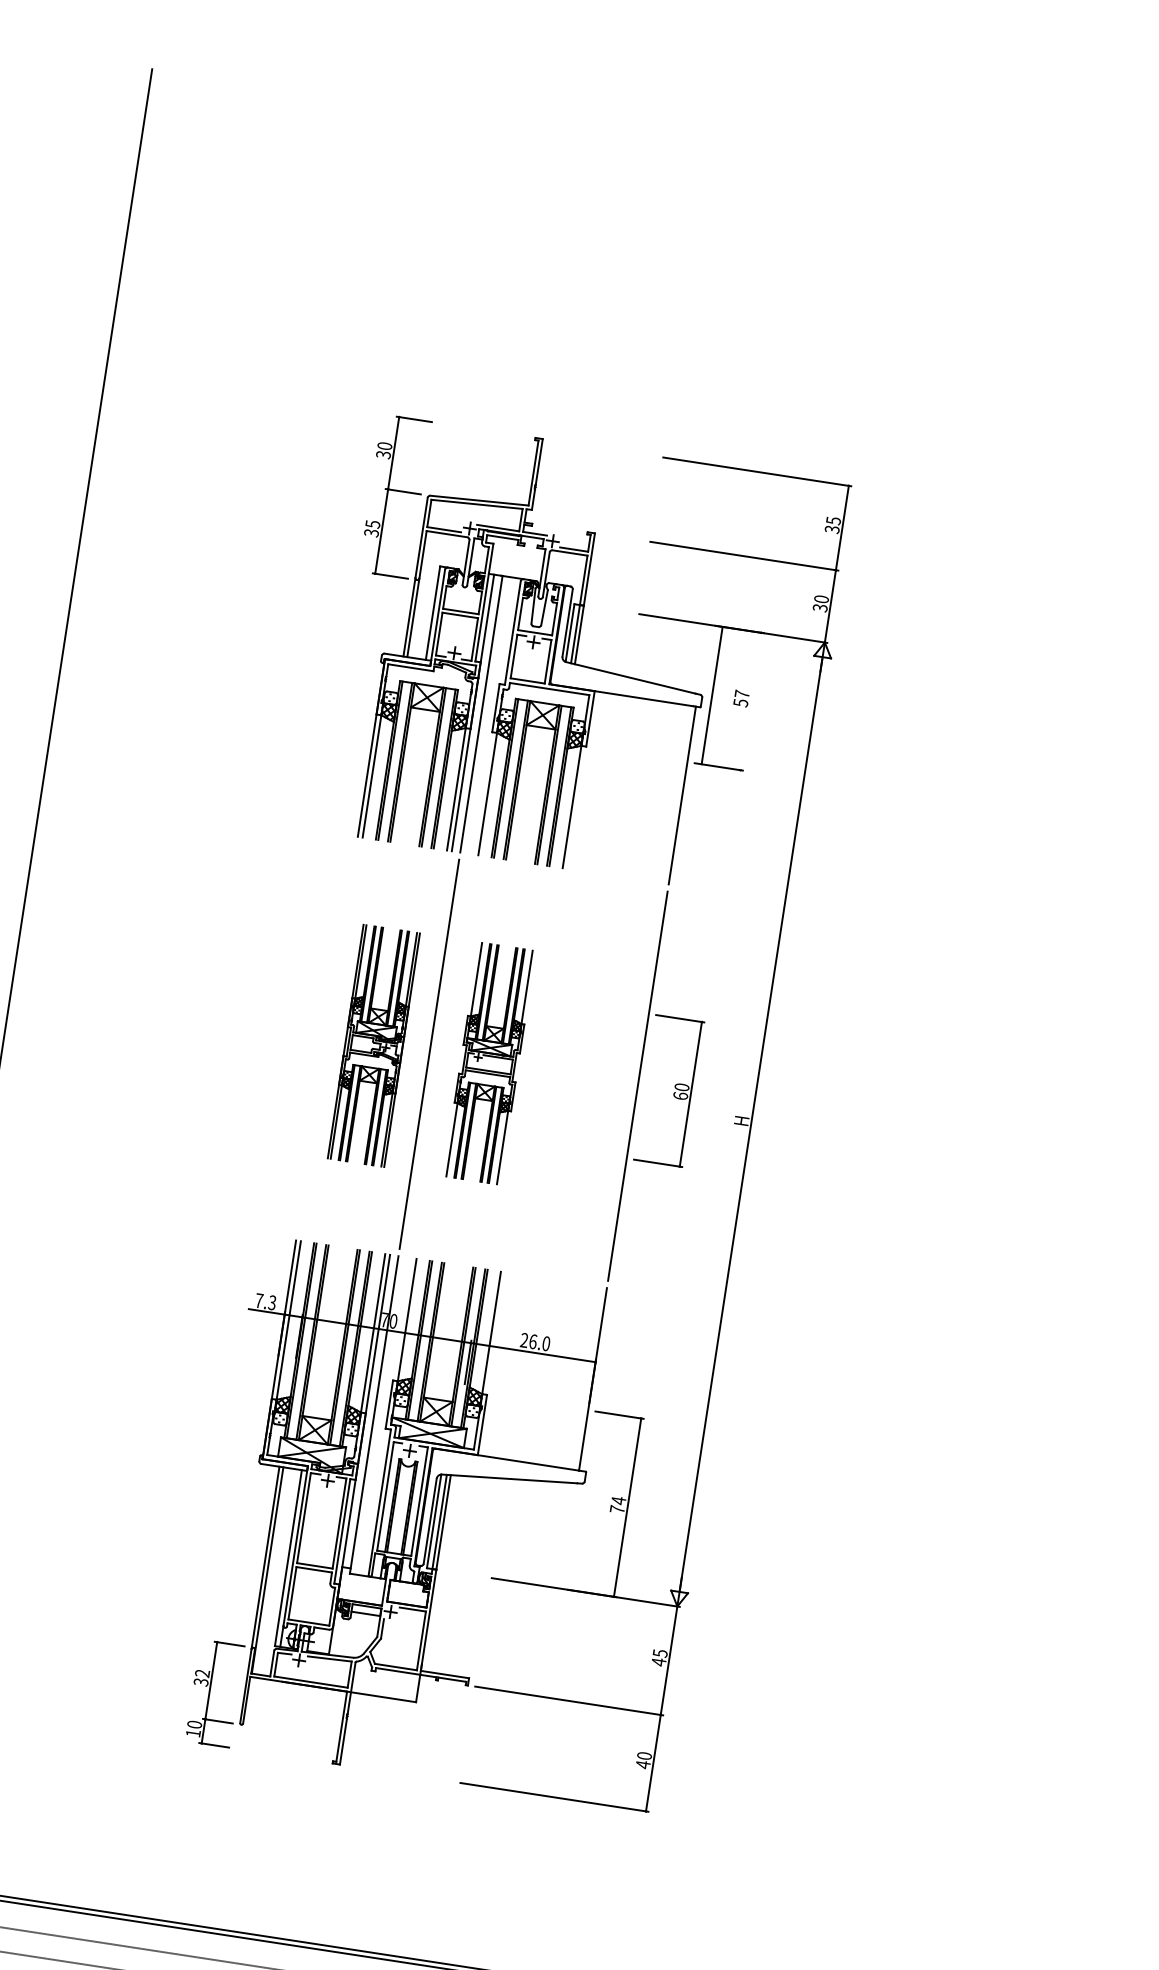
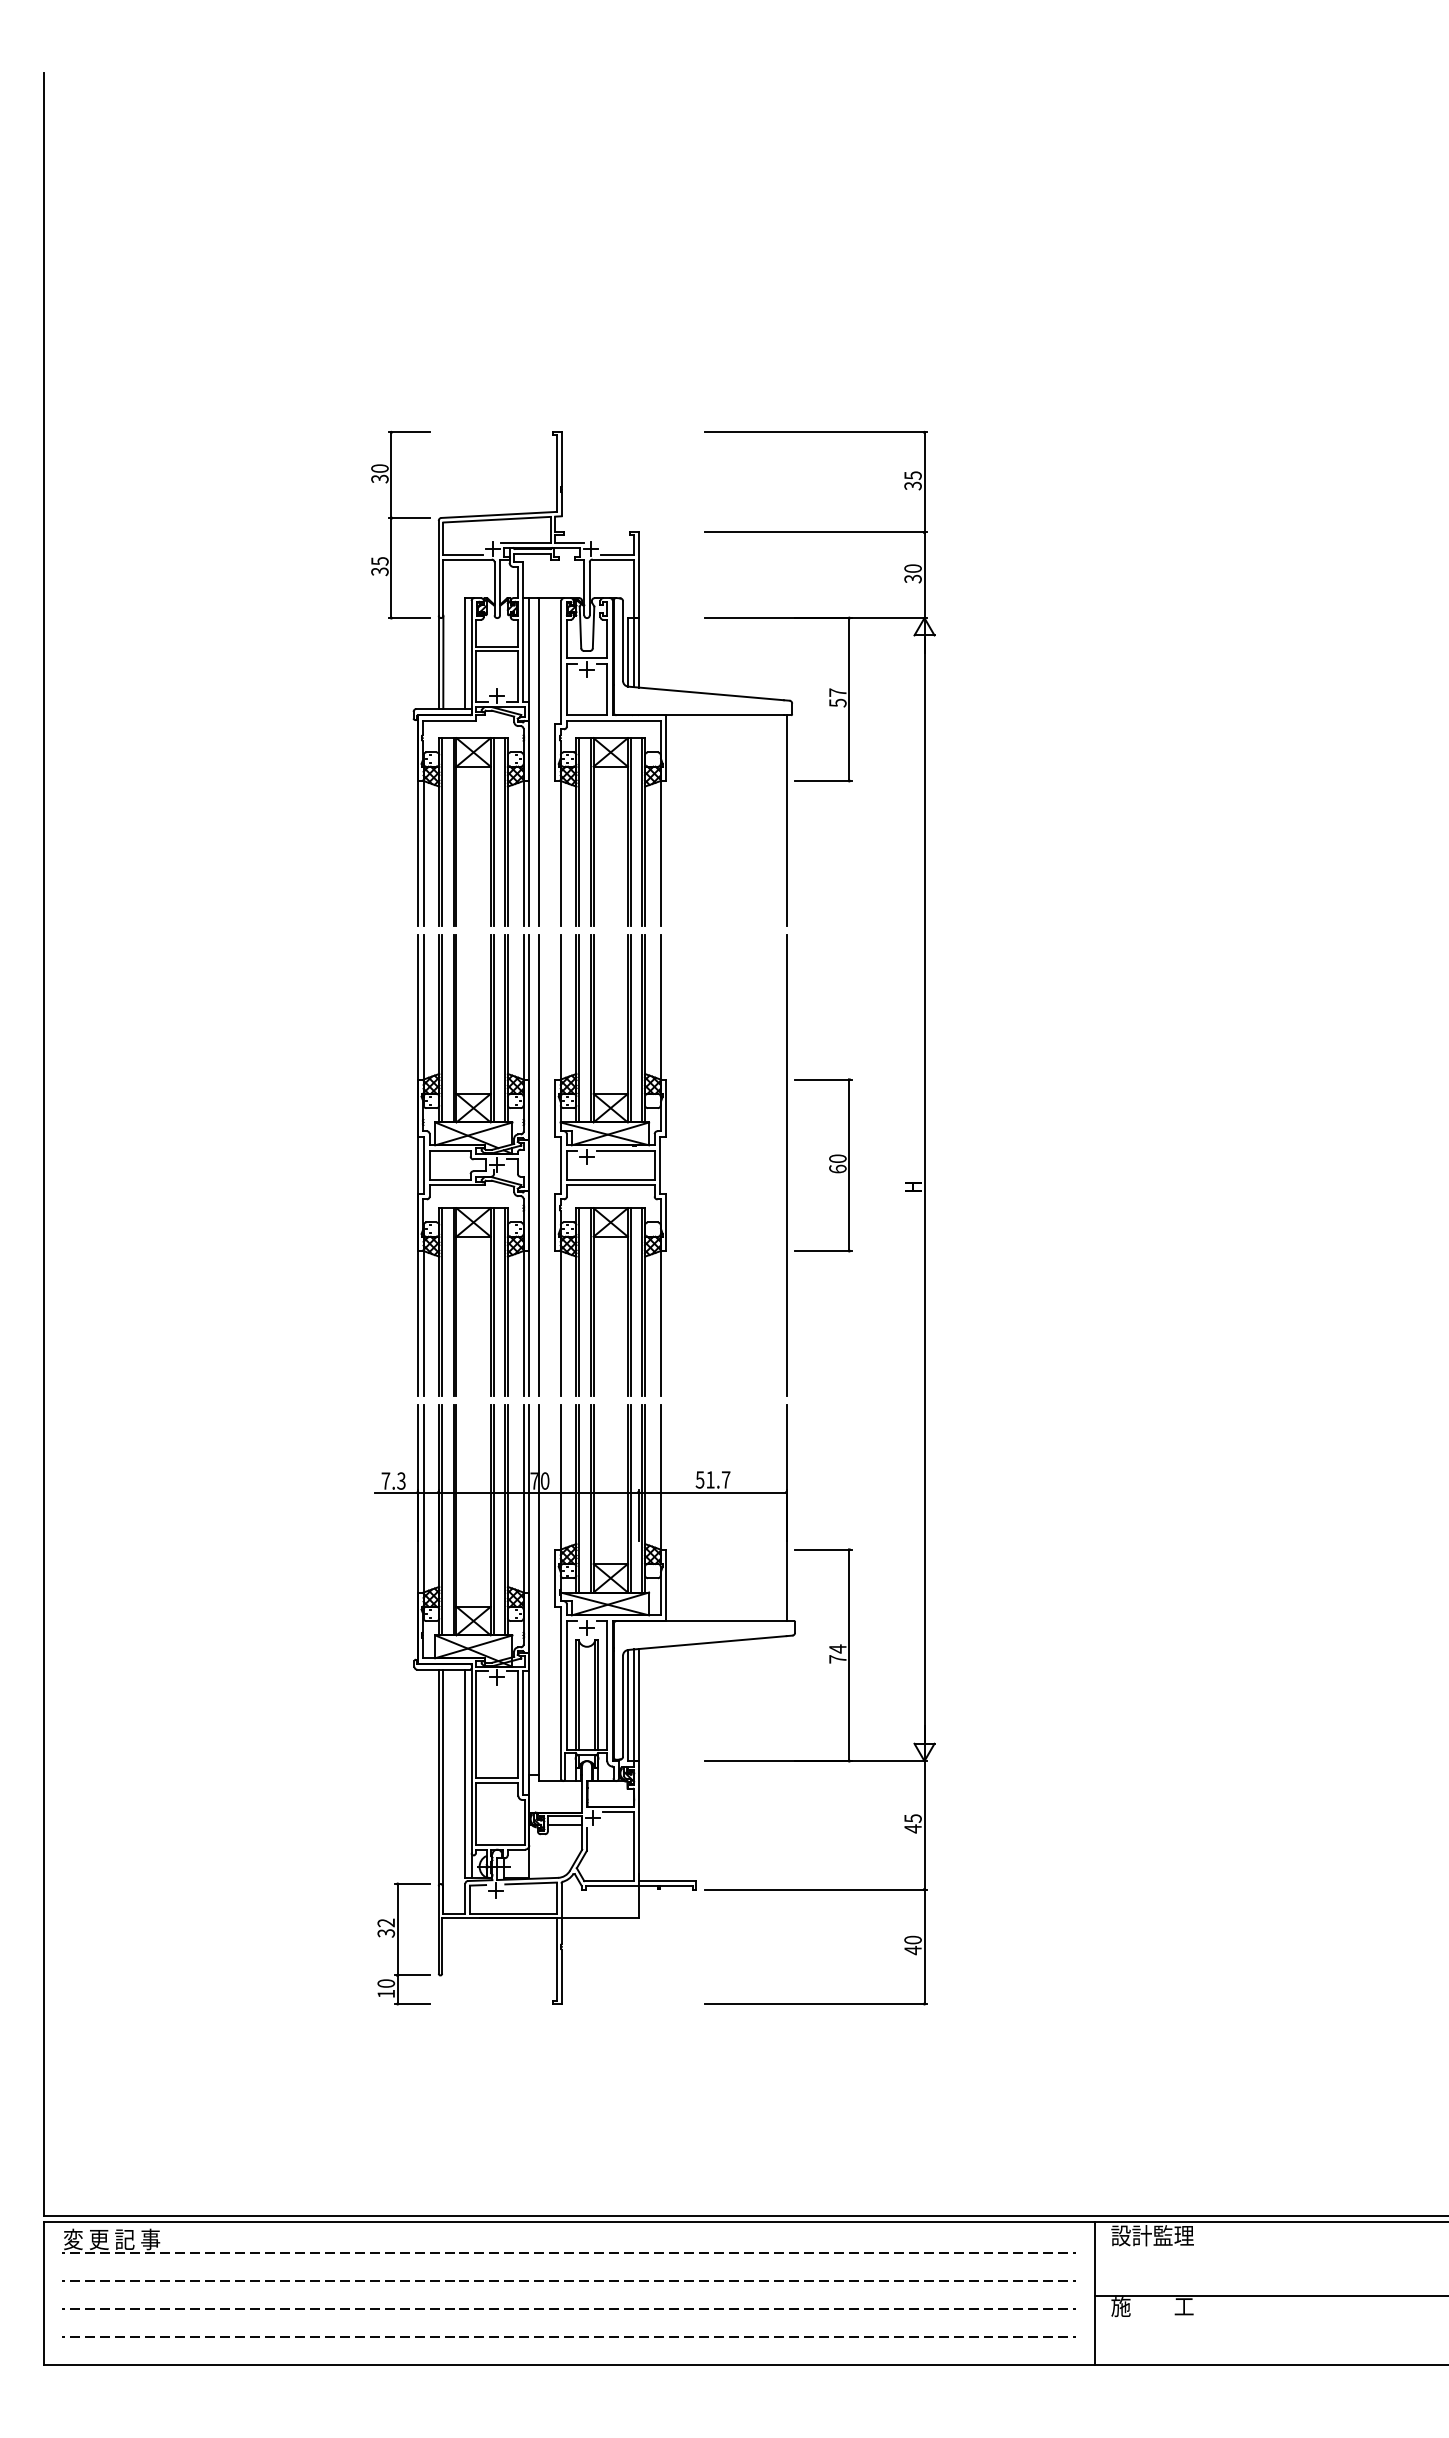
line: (712, 695) -> (849, 699), moved
part: (373, 1045) -> (473, 1165), size x1.67
part: (489, 1063) -> (610, 1165), size x1.67
text: (534, 1341) -> (712, 1479), 26.0 -> 51.7

